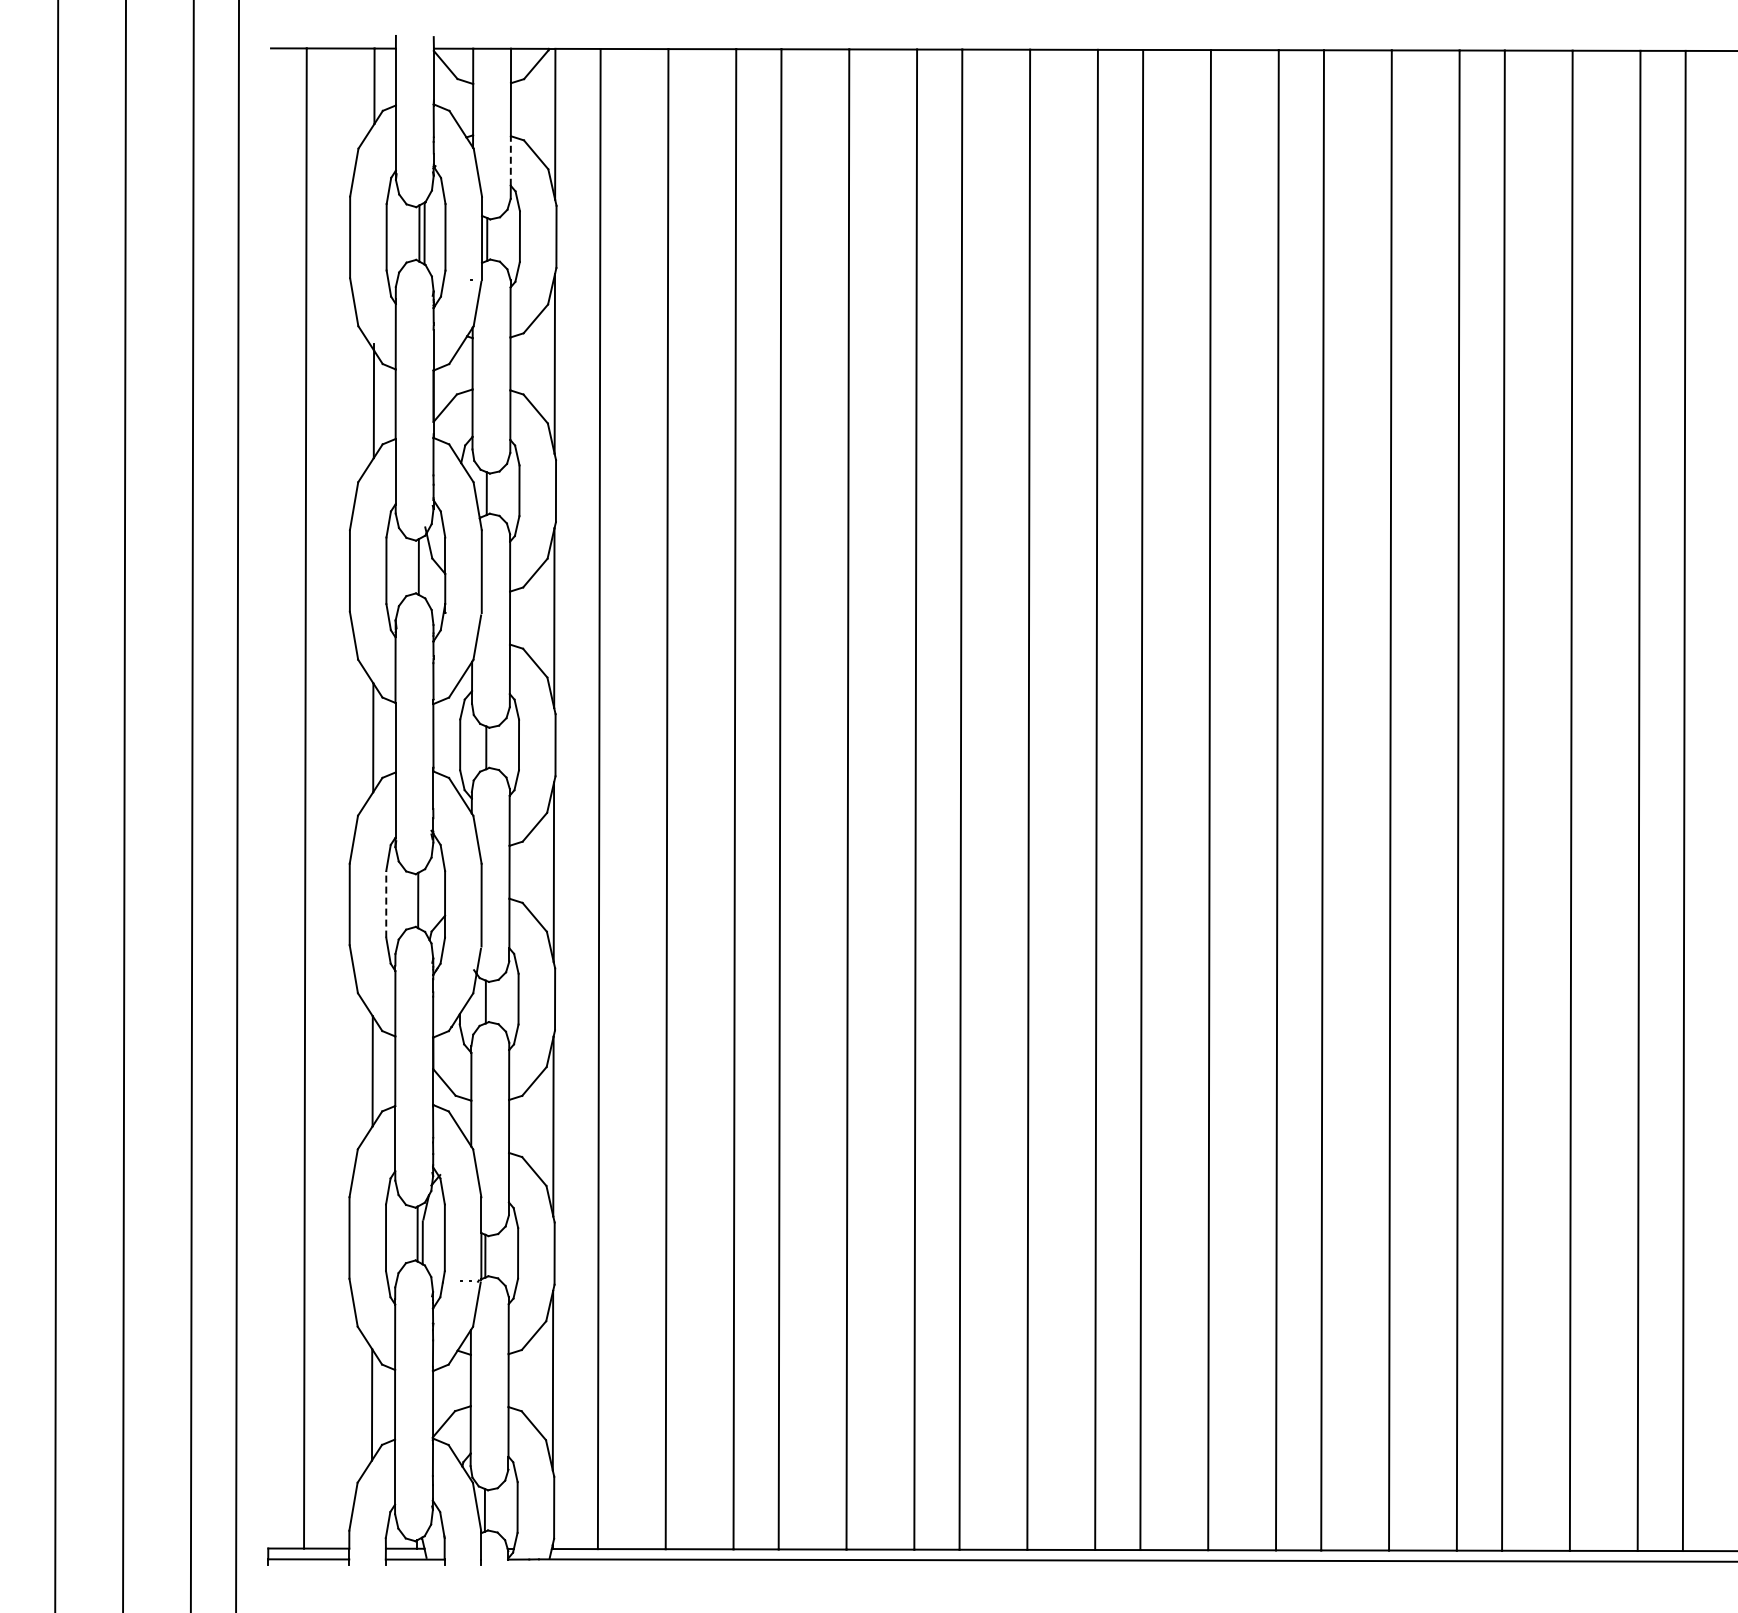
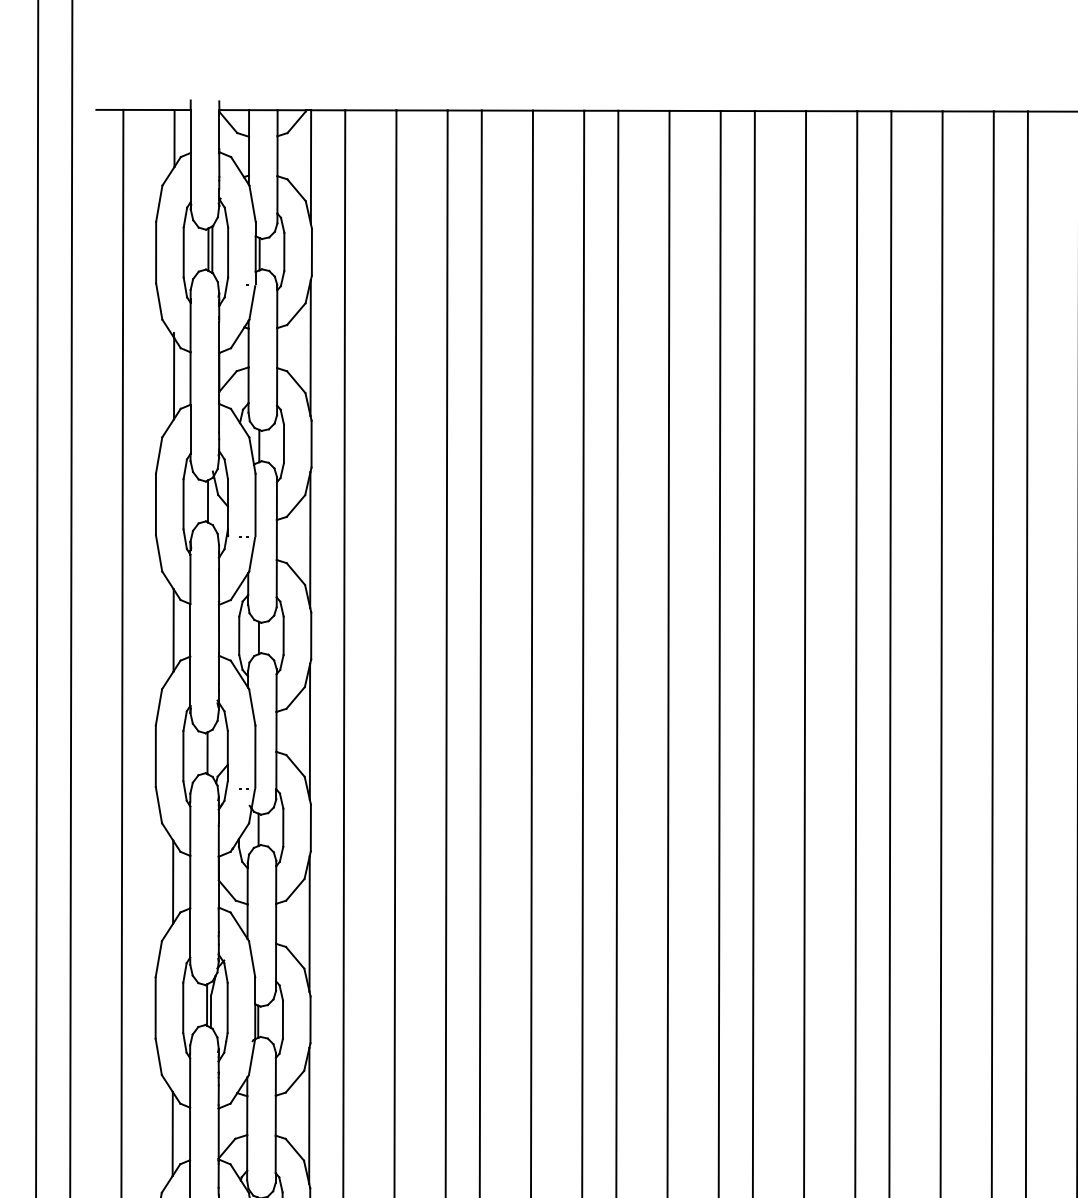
line: (510, 161) -> (277, 195), dashed -> solid
line: (386, 903) -> (183, 755), dashed -> solid

